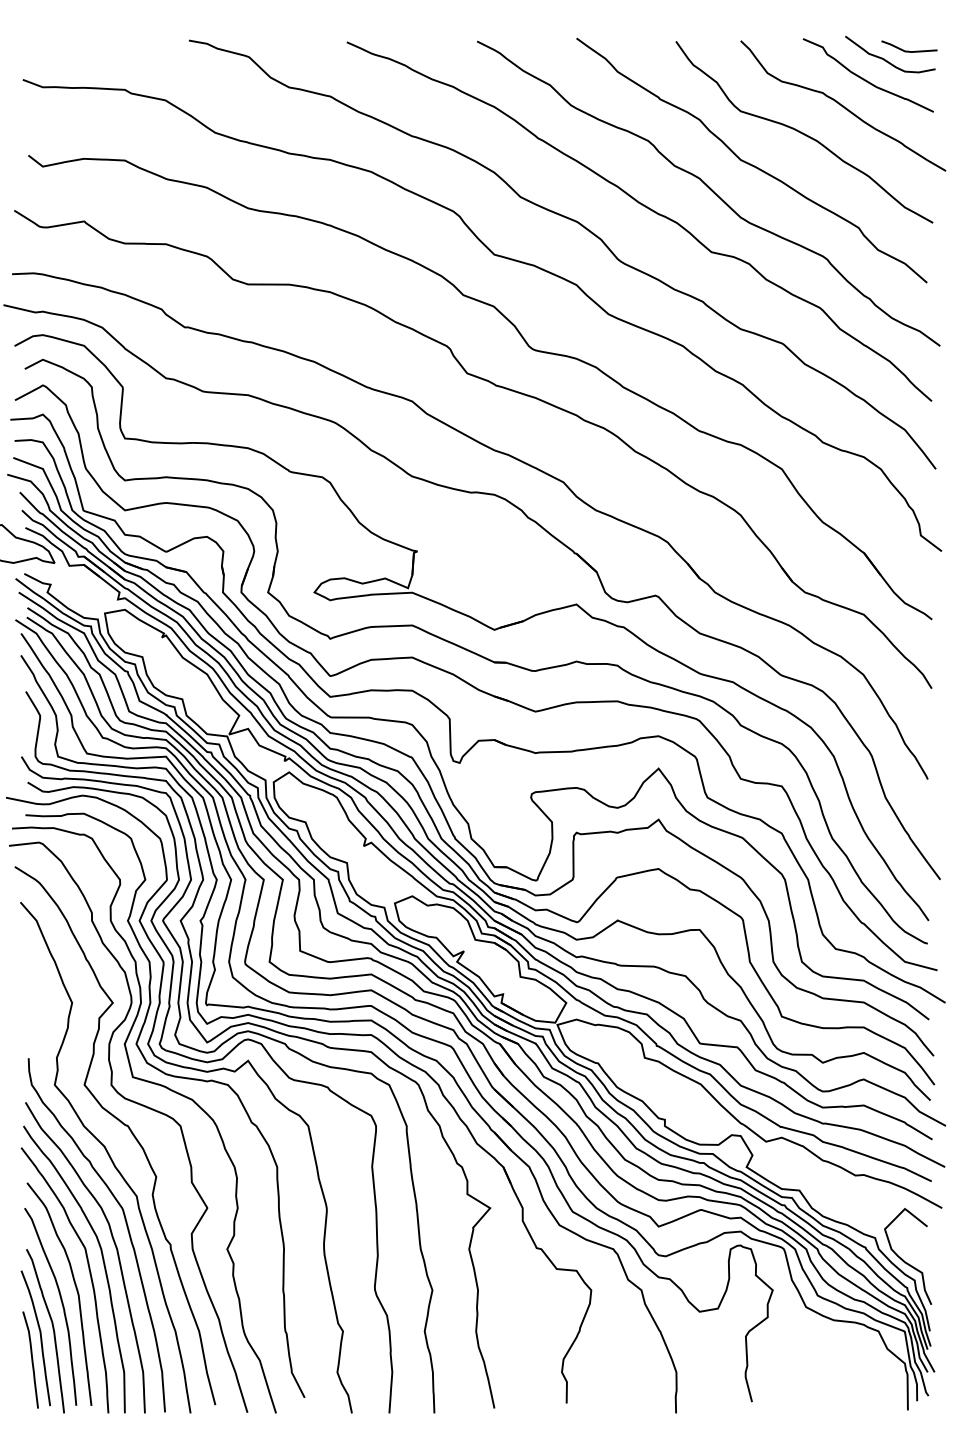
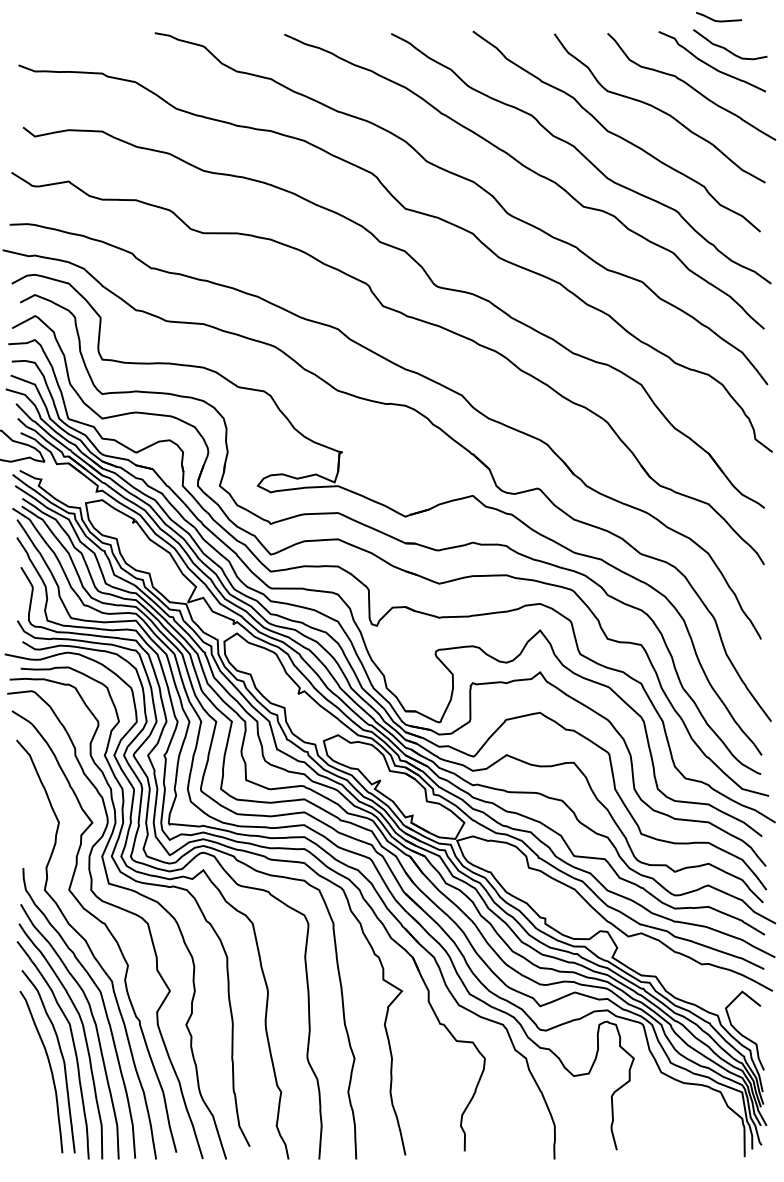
line: (908, 50) -> (718, 20), moved
part: (42, 1330) -> (34, 1091), removed

